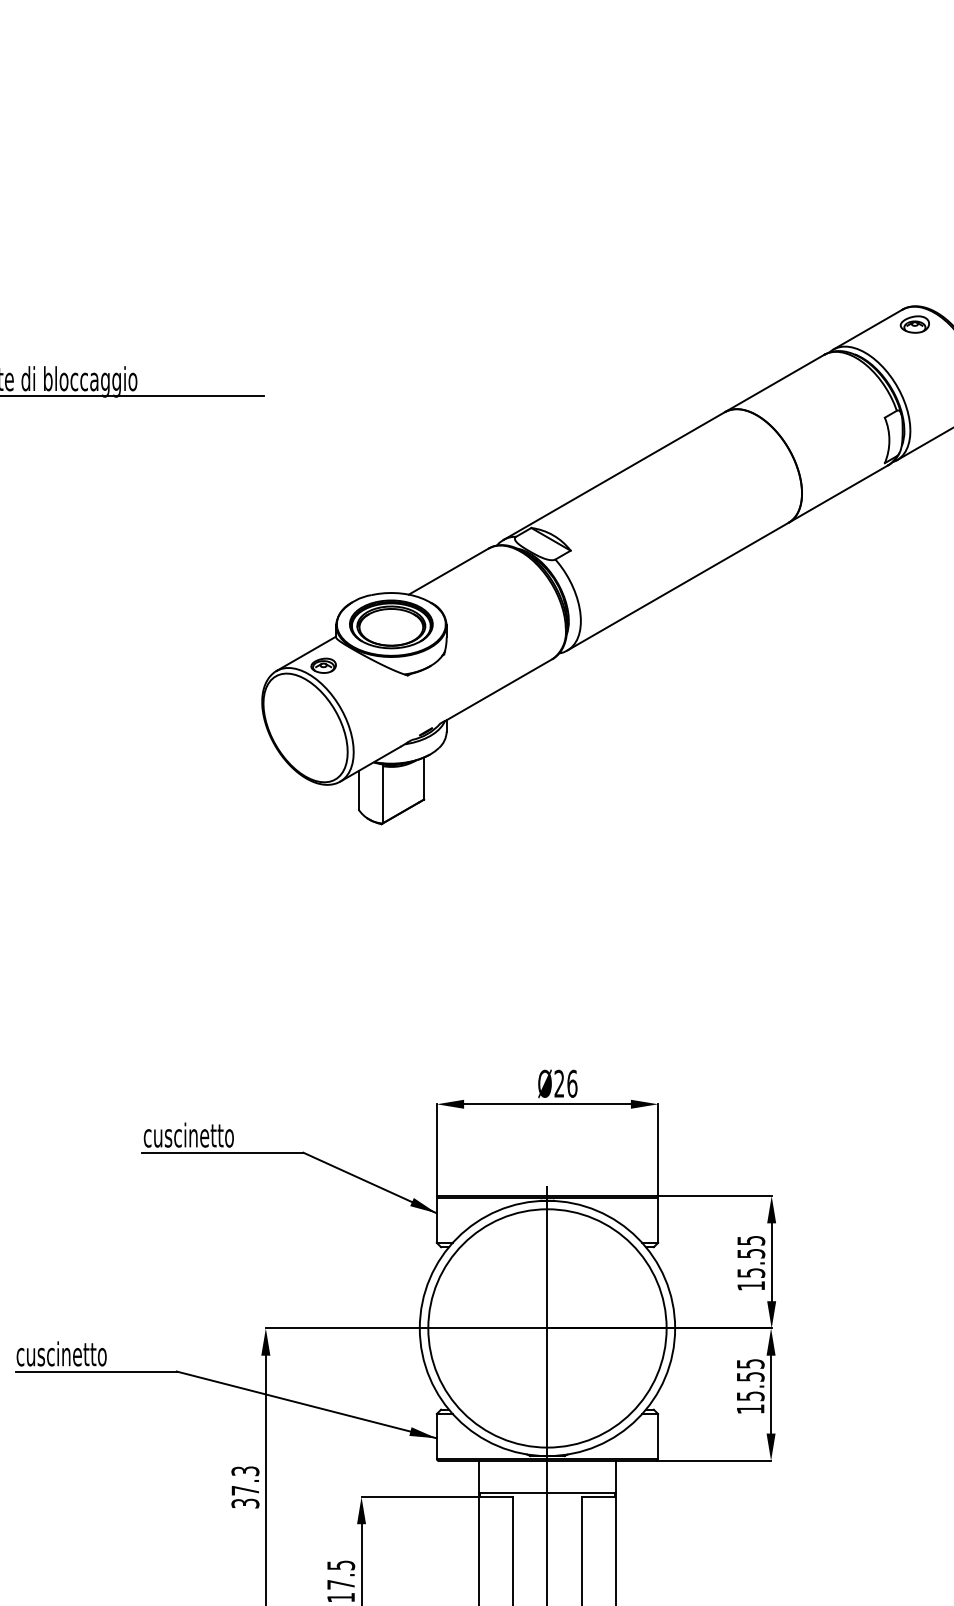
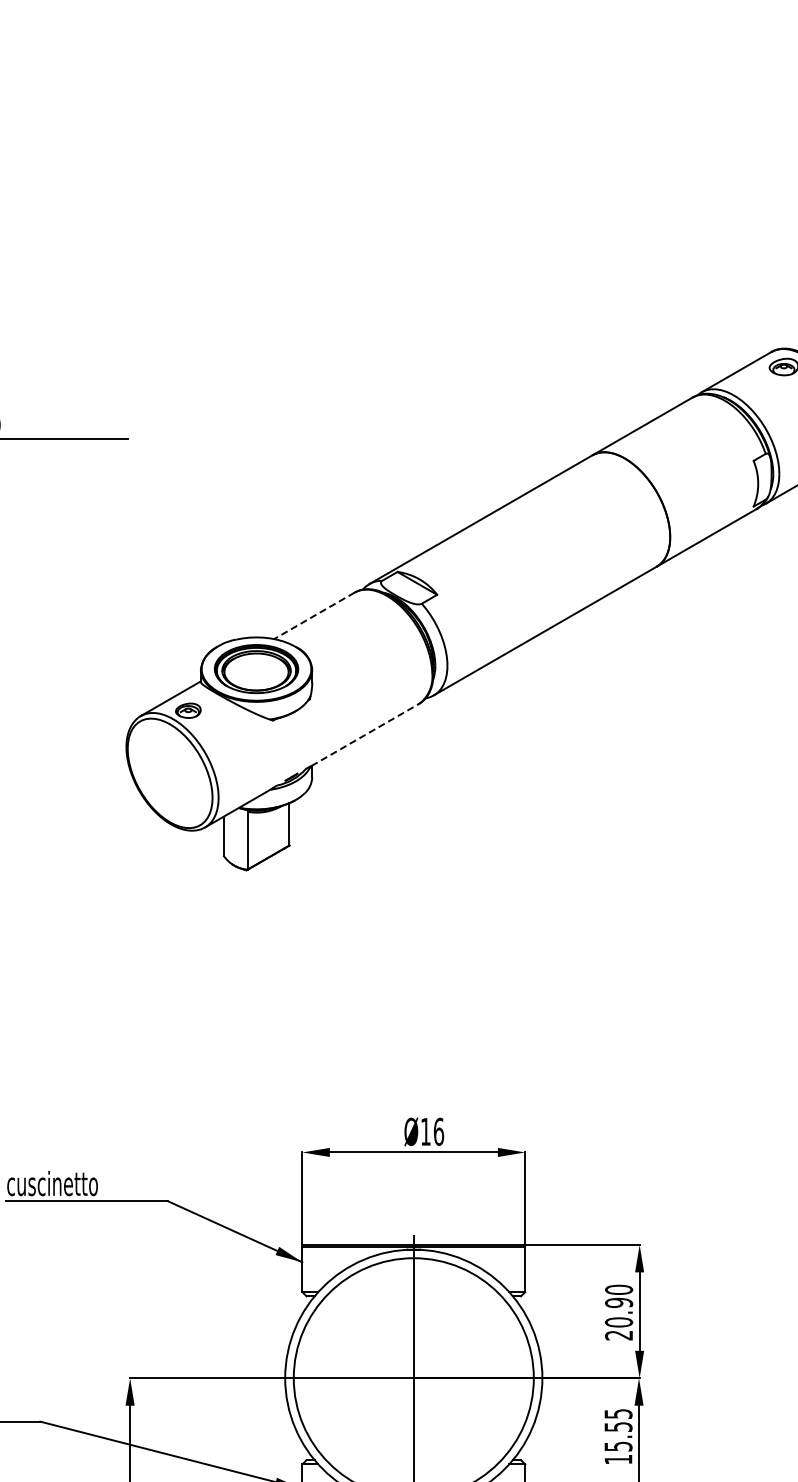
line: (448, 571) -> (314, 615), solid -> dashed
line: (499, 689) -> (365, 734), solid -> dashed
text: (559, 1083) -> (425, 1131), Ø26 -> Ø16
text: (751, 1262) -> (619, 1311), 15.55 -> 20.90

